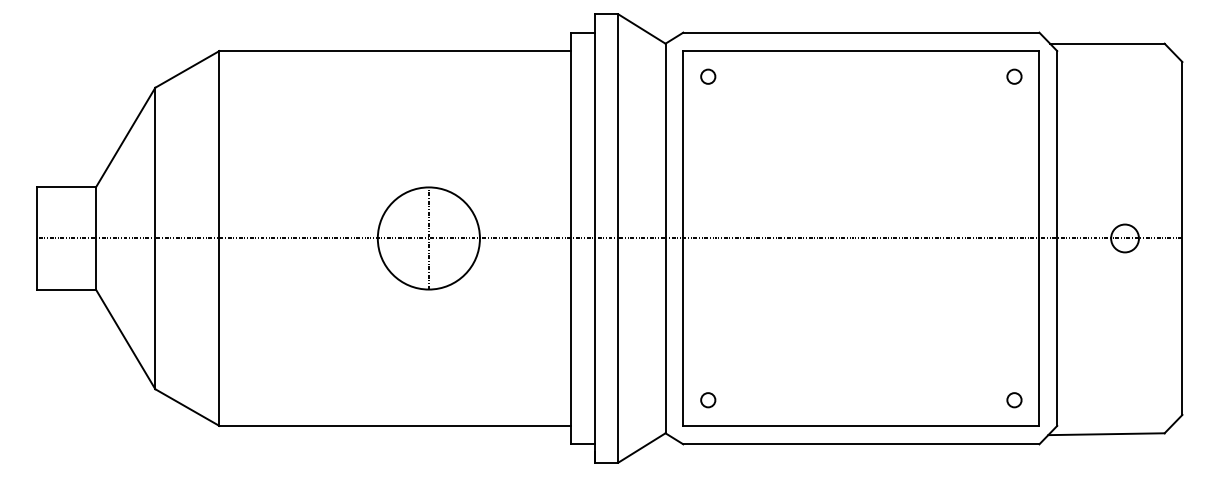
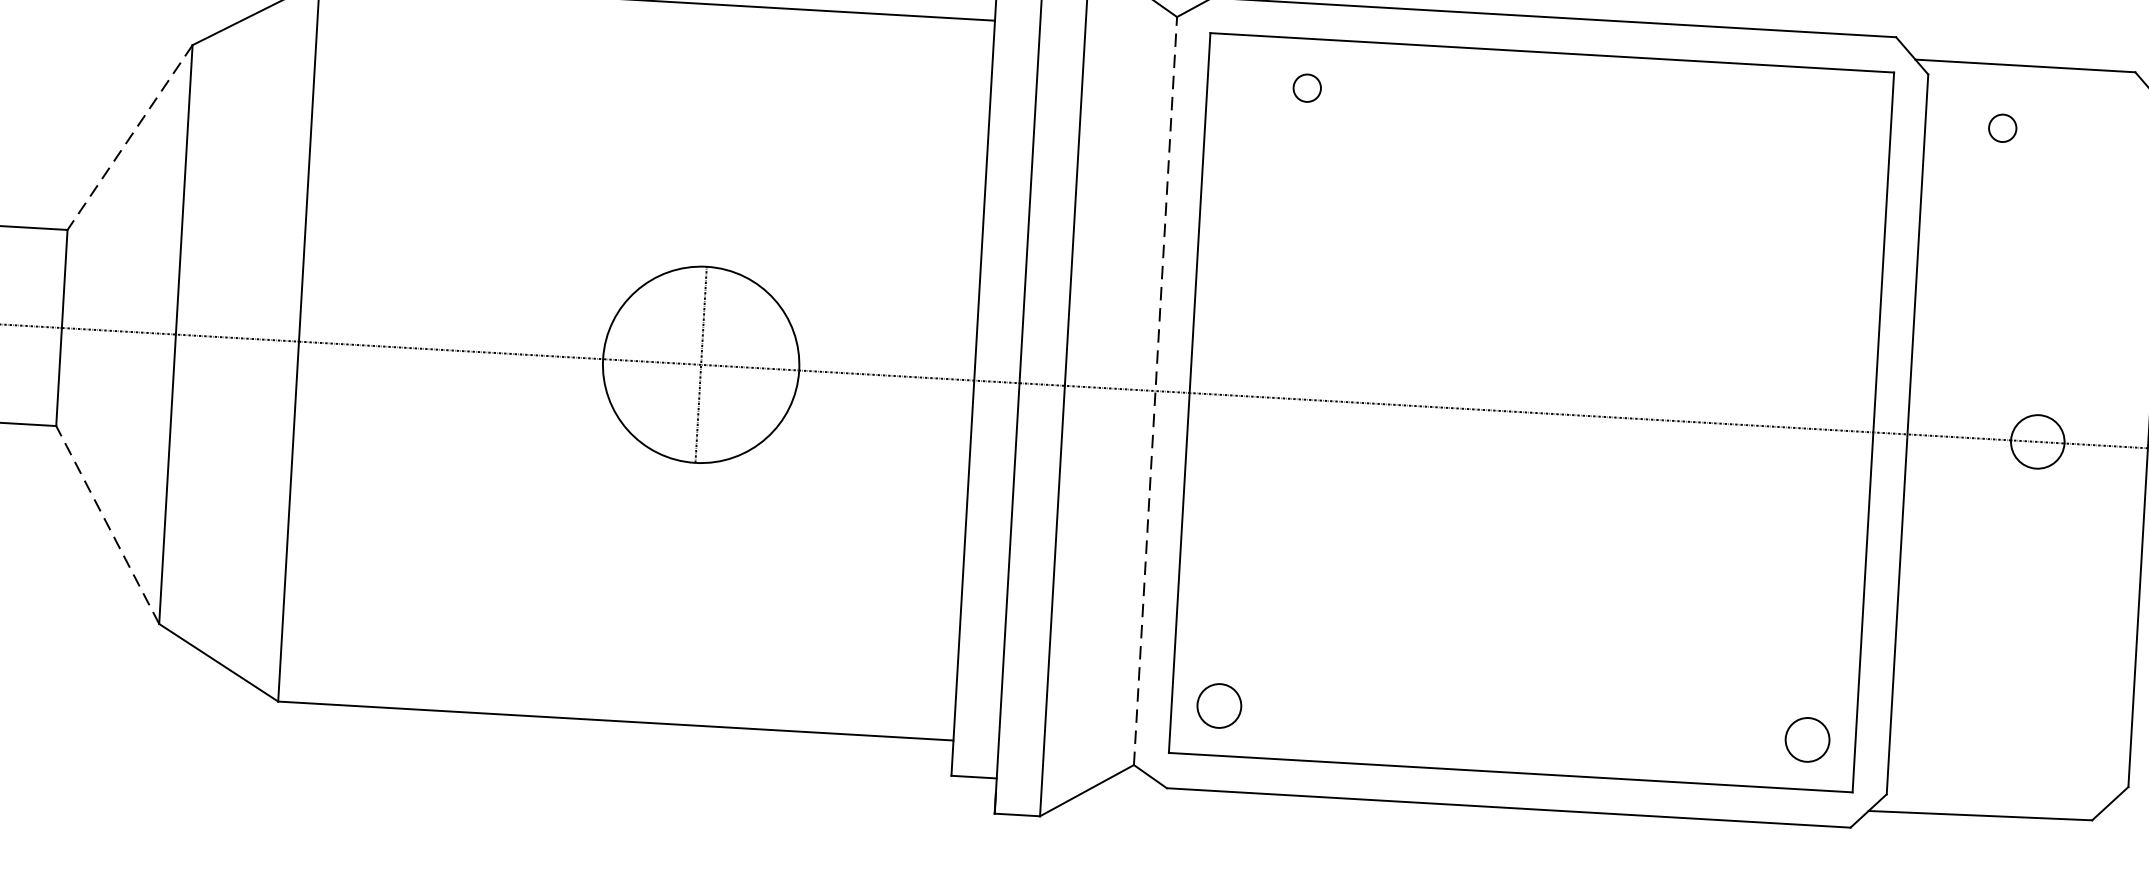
circle: (708, 76) -> (1307, 87), moved
circle: (1014, 76) -> (2002, 127), moved
line: (125, 138) -> (129, 139), solid -> dashed
line: (665, 238) -> (1155, 391), solid -> dashed
line: (125, 338) -> (107, 523), solid -> dashed
circle: (708, 400) -> (1220, 706), size x1.6
circle: (1014, 400) -> (1807, 740), size x1.6

